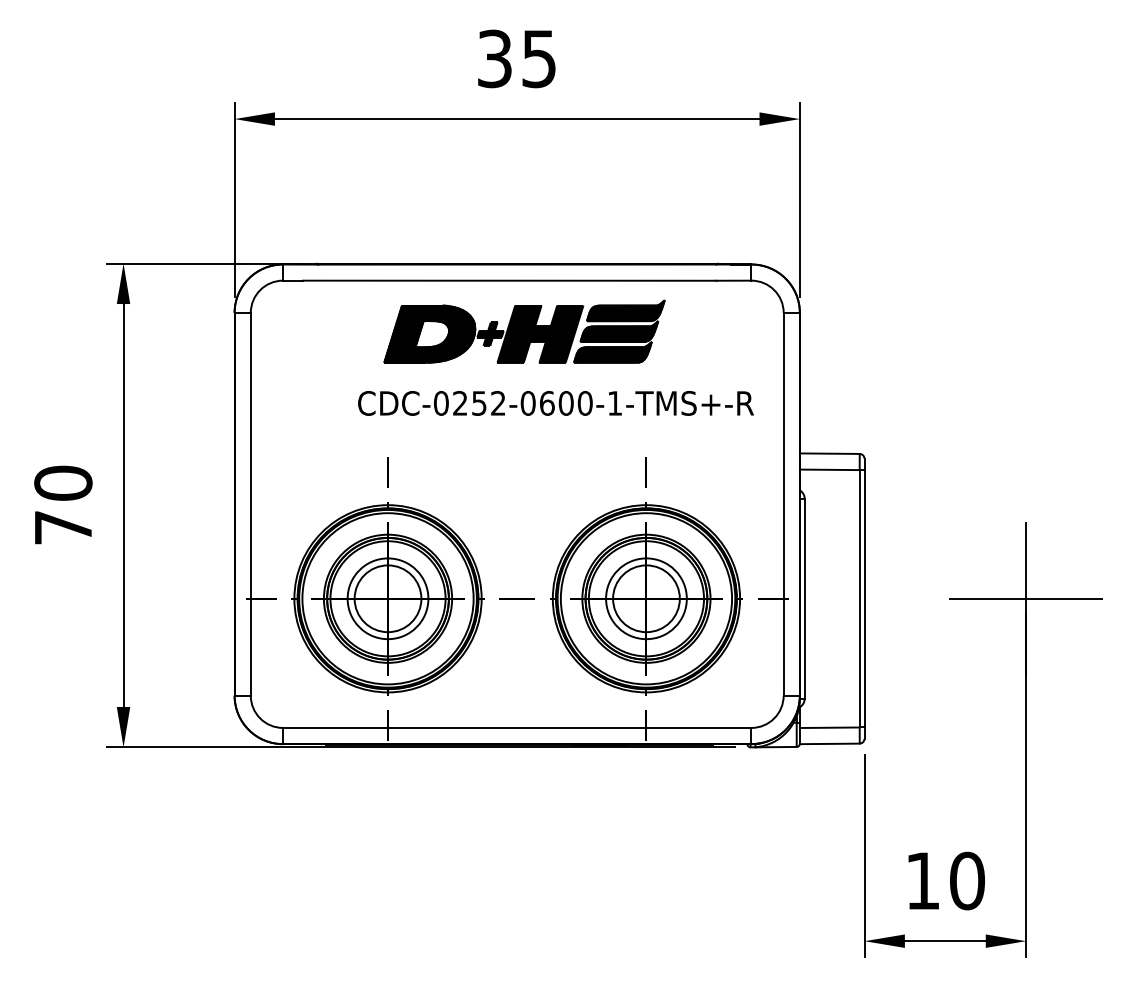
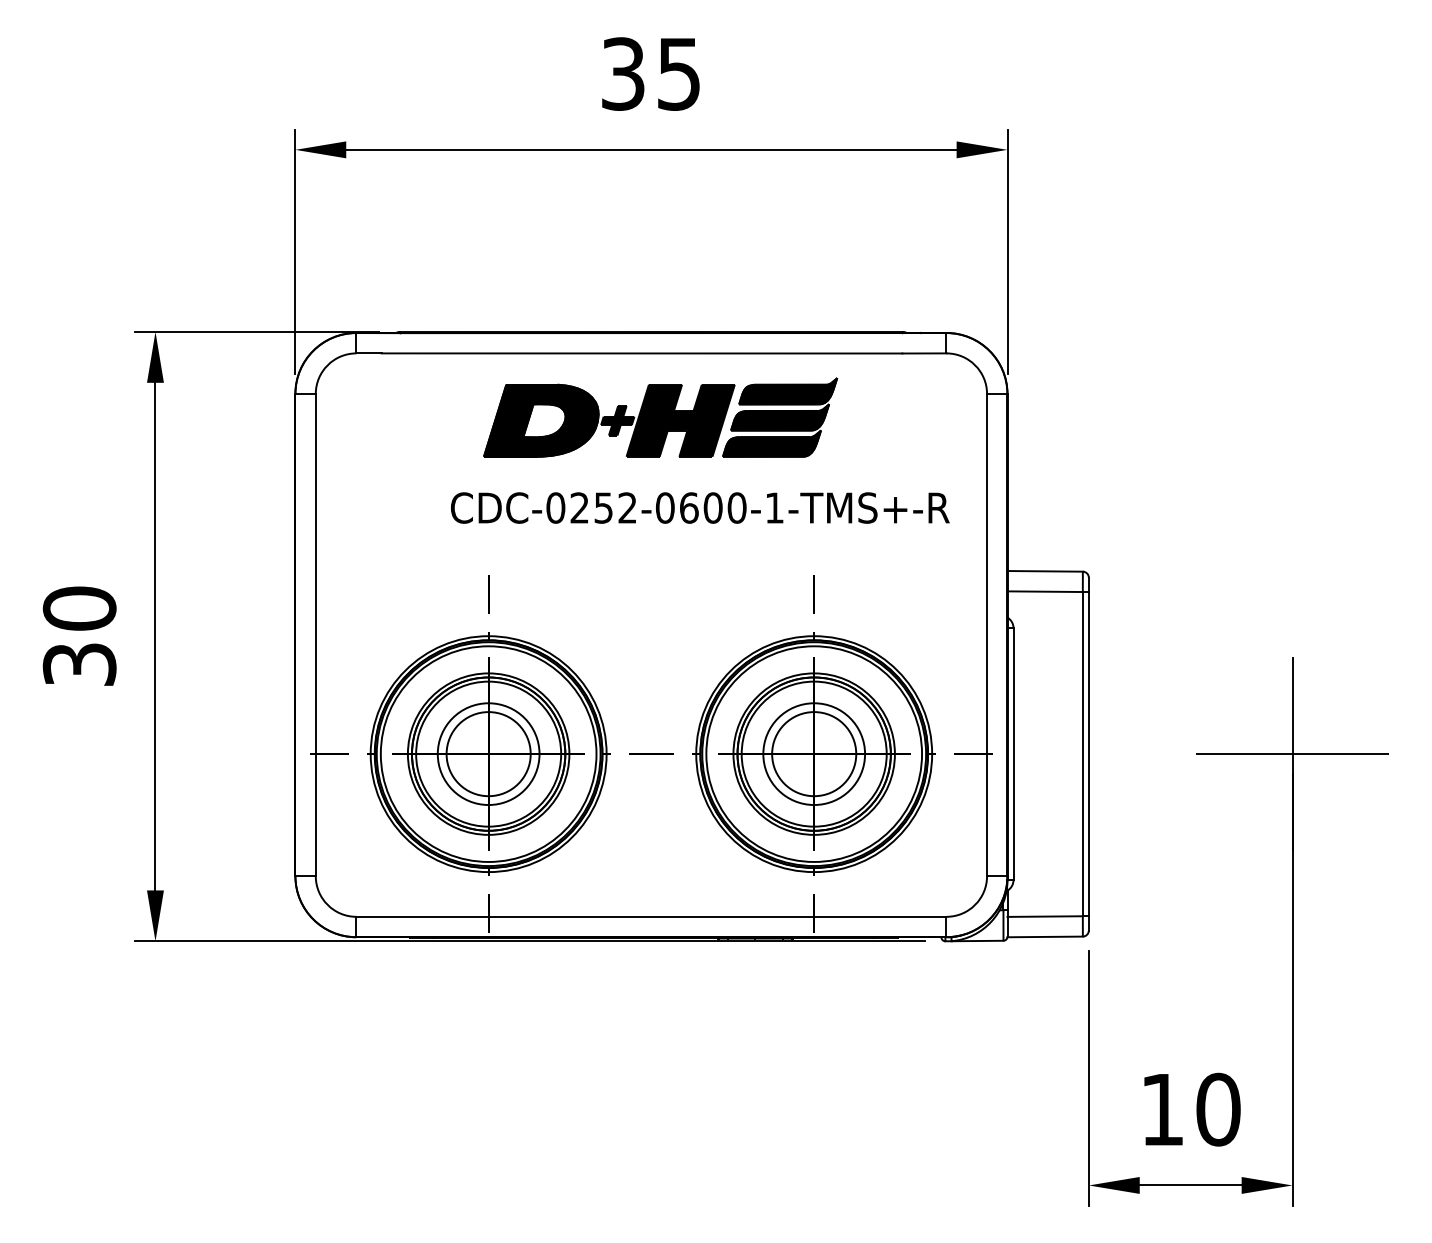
text: (63, 527) -> (79, 664), 70 -> 30

